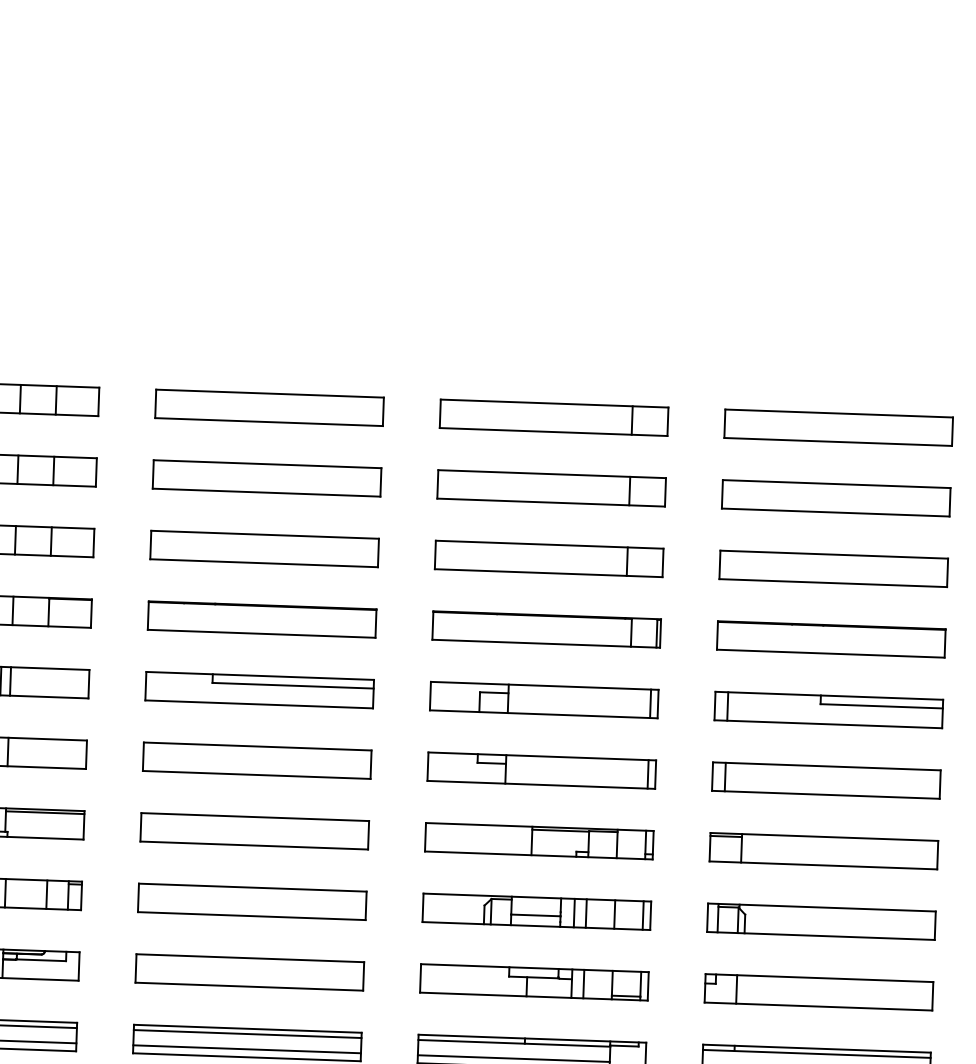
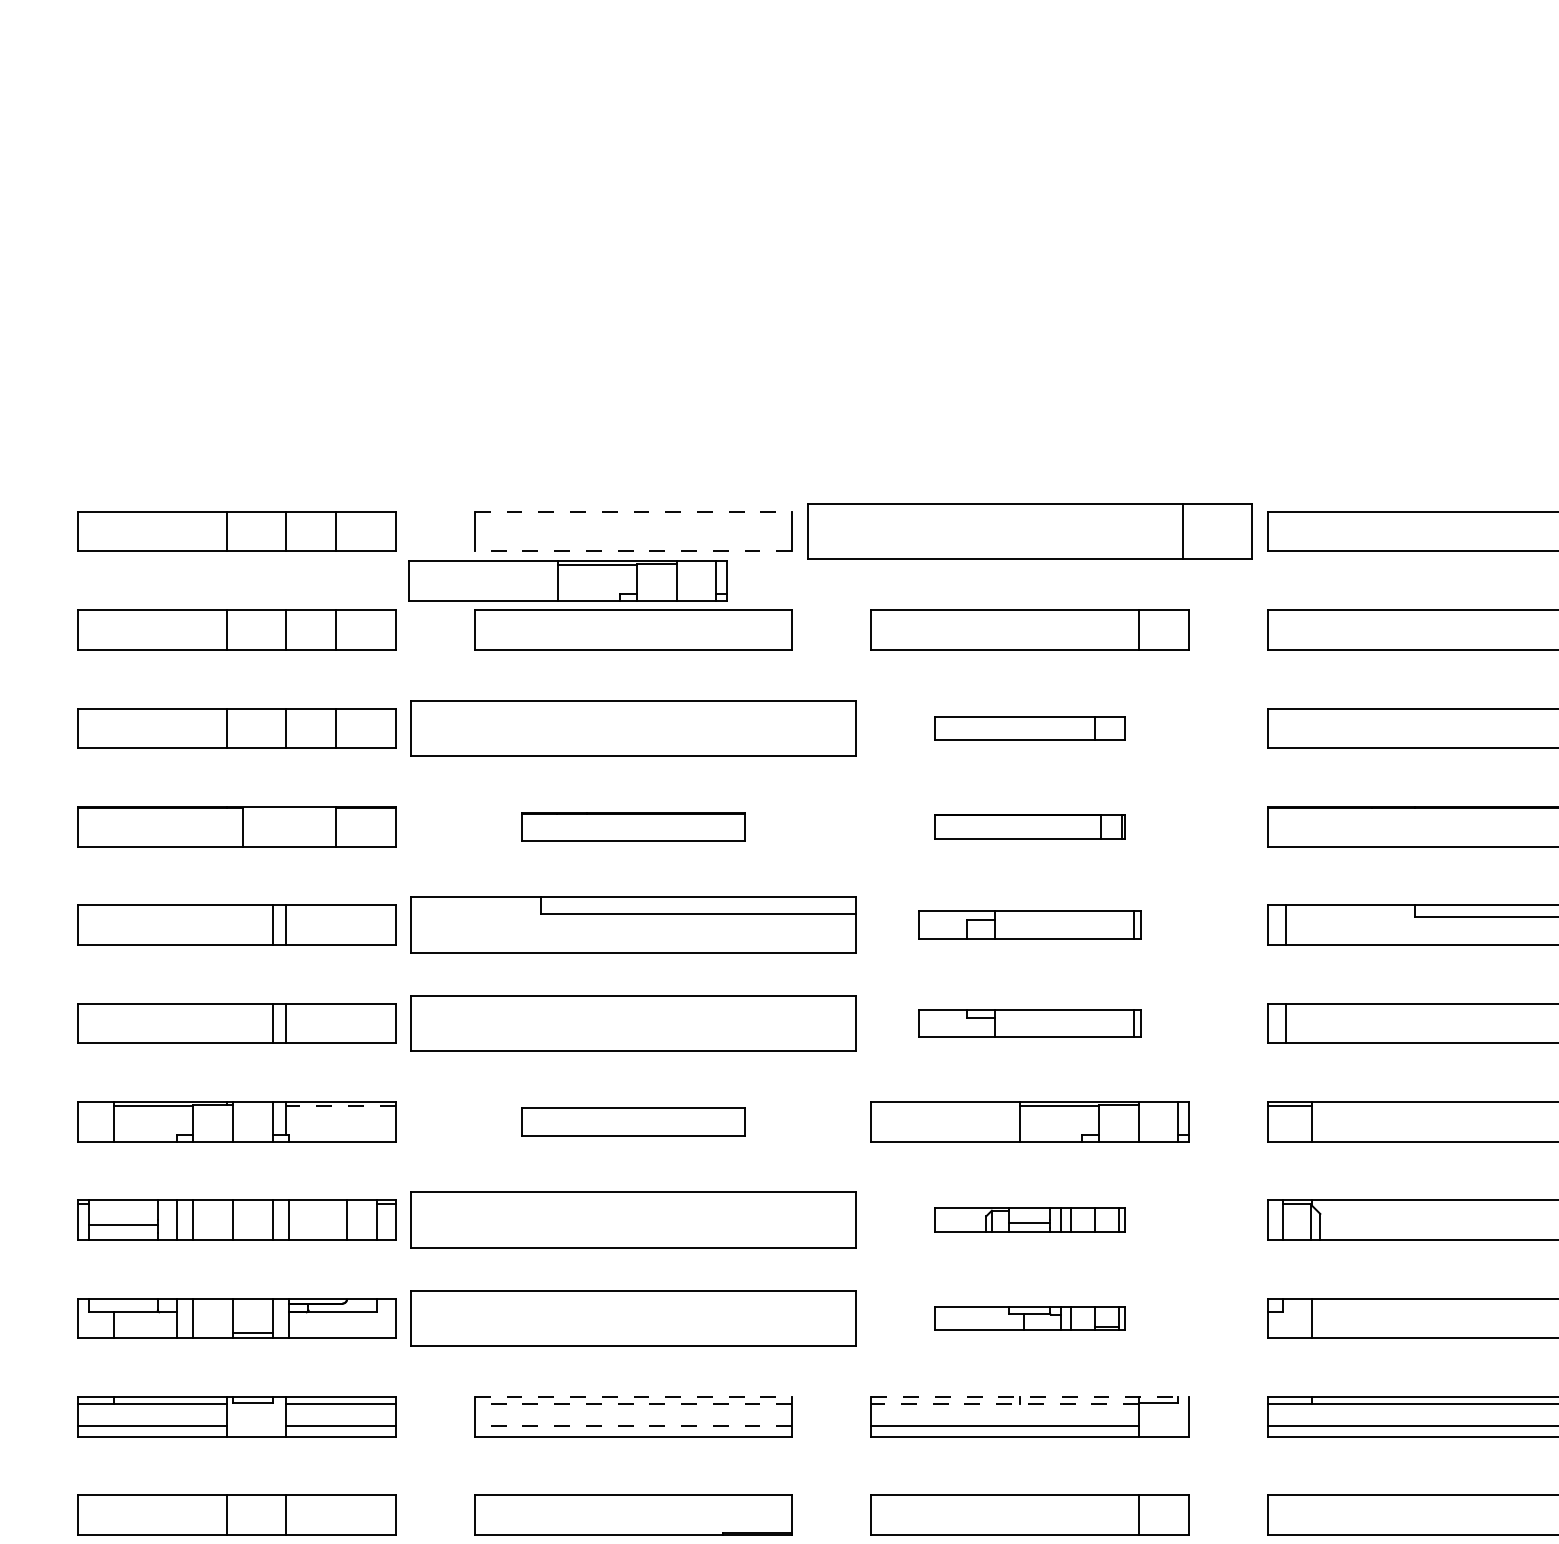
line: (270, 393) -> (633, 511), solid -> dashed
part: (553, 417) -> (1029, 531), size x1.4
line: (269, 422) -> (633, 551), solid -> dashed
part: (220, 441) -> (567, 580), added
part: (264, 549) -> (633, 728), size x1.4
part: (548, 559) -> (1029, 728), size x0.6
line: (13, 610) -> (286, 826), removed
part: (262, 619) -> (633, 826), size x0.7
part: (546, 629) -> (1029, 826), size x0.6
part: (259, 689) -> (633, 924), size x1.4
part: (543, 699) -> (1029, 924), size x0.7
part: (257, 760) -> (633, 1023), size x1.4
part: (541, 770) -> (1029, 1023), size x0.7
line: (44, 812) -> (340, 1106), solid -> dashed
part: (254, 831) -> (633, 1121), size x0.7
part: (252, 901) -> (633, 1219), size x1.4
part: (536, 911) -> (1029, 1219), size x0.6
part: (249, 972) -> (633, 1318), size x1.4
part: (533, 982) -> (1029, 1318), size x0.6
line: (247, 1029) -> (633, 1397), solid -> dashed
line: (247, 1034) -> (633, 1404), solid -> dashed
line: (532, 1039) -> (1030, 1397), solid -> dashed
line: (514, 1043) -> (1005, 1404), solid -> dashed
line: (247, 1049) -> (633, 1425), solid -> dashed

